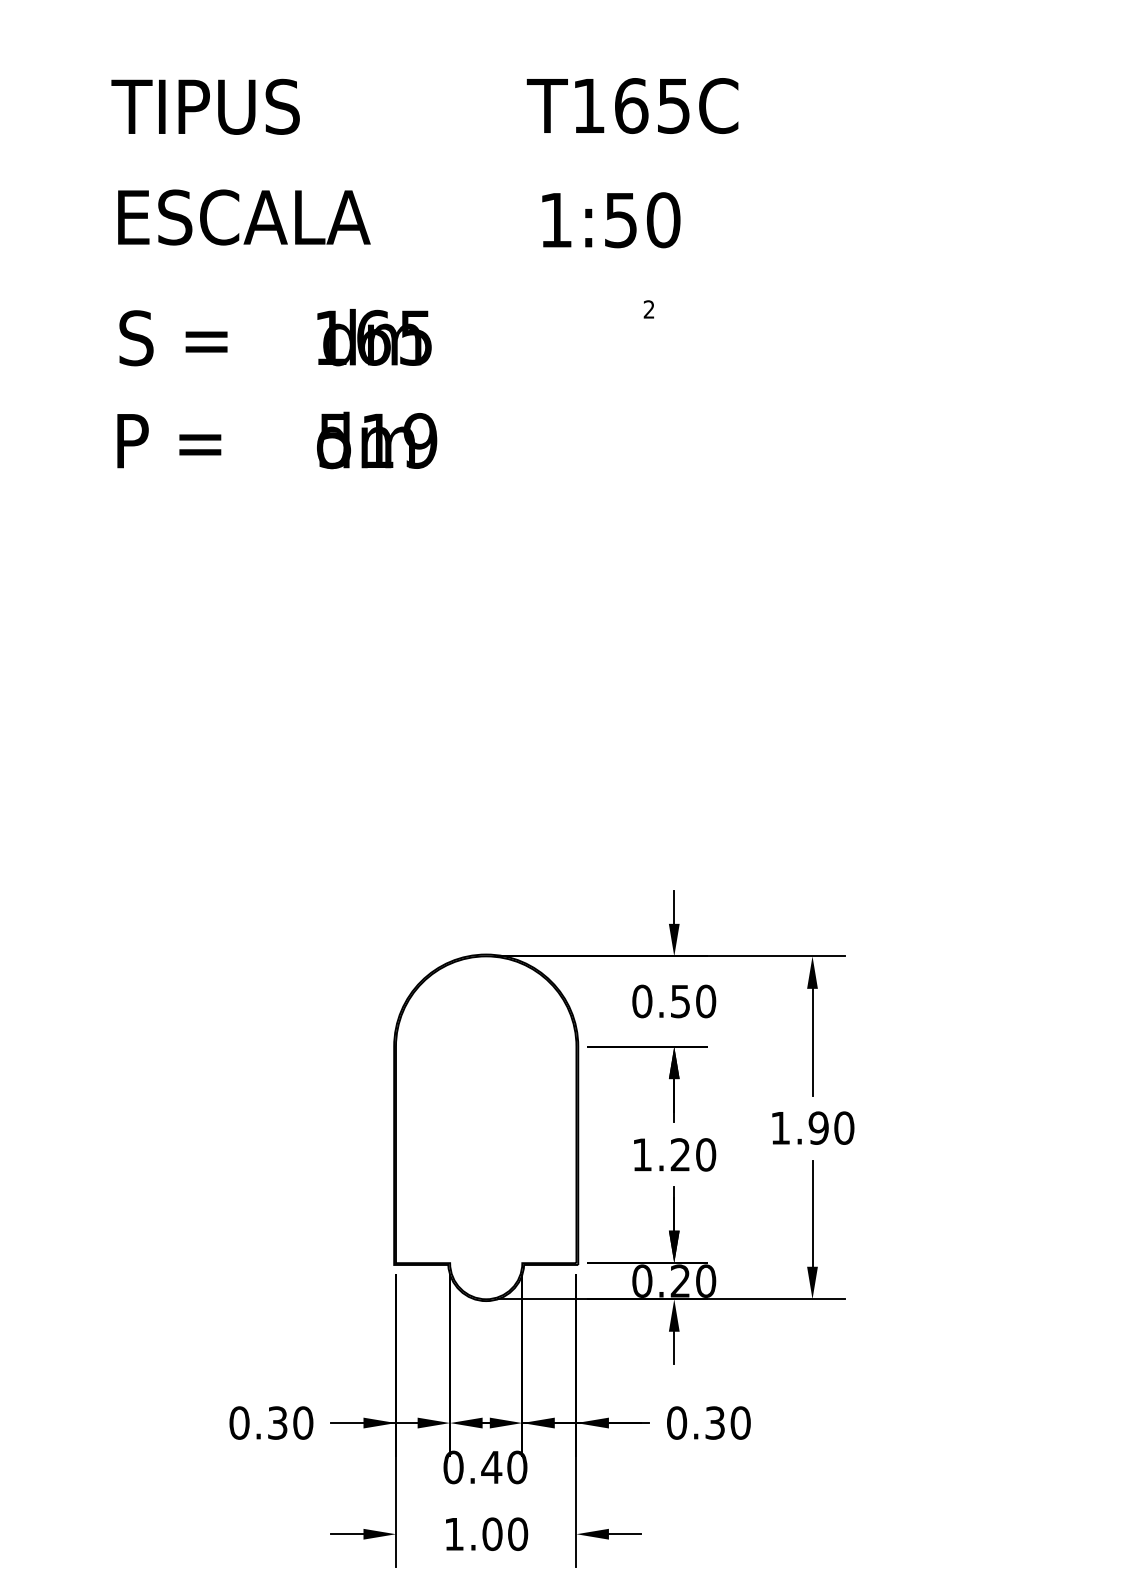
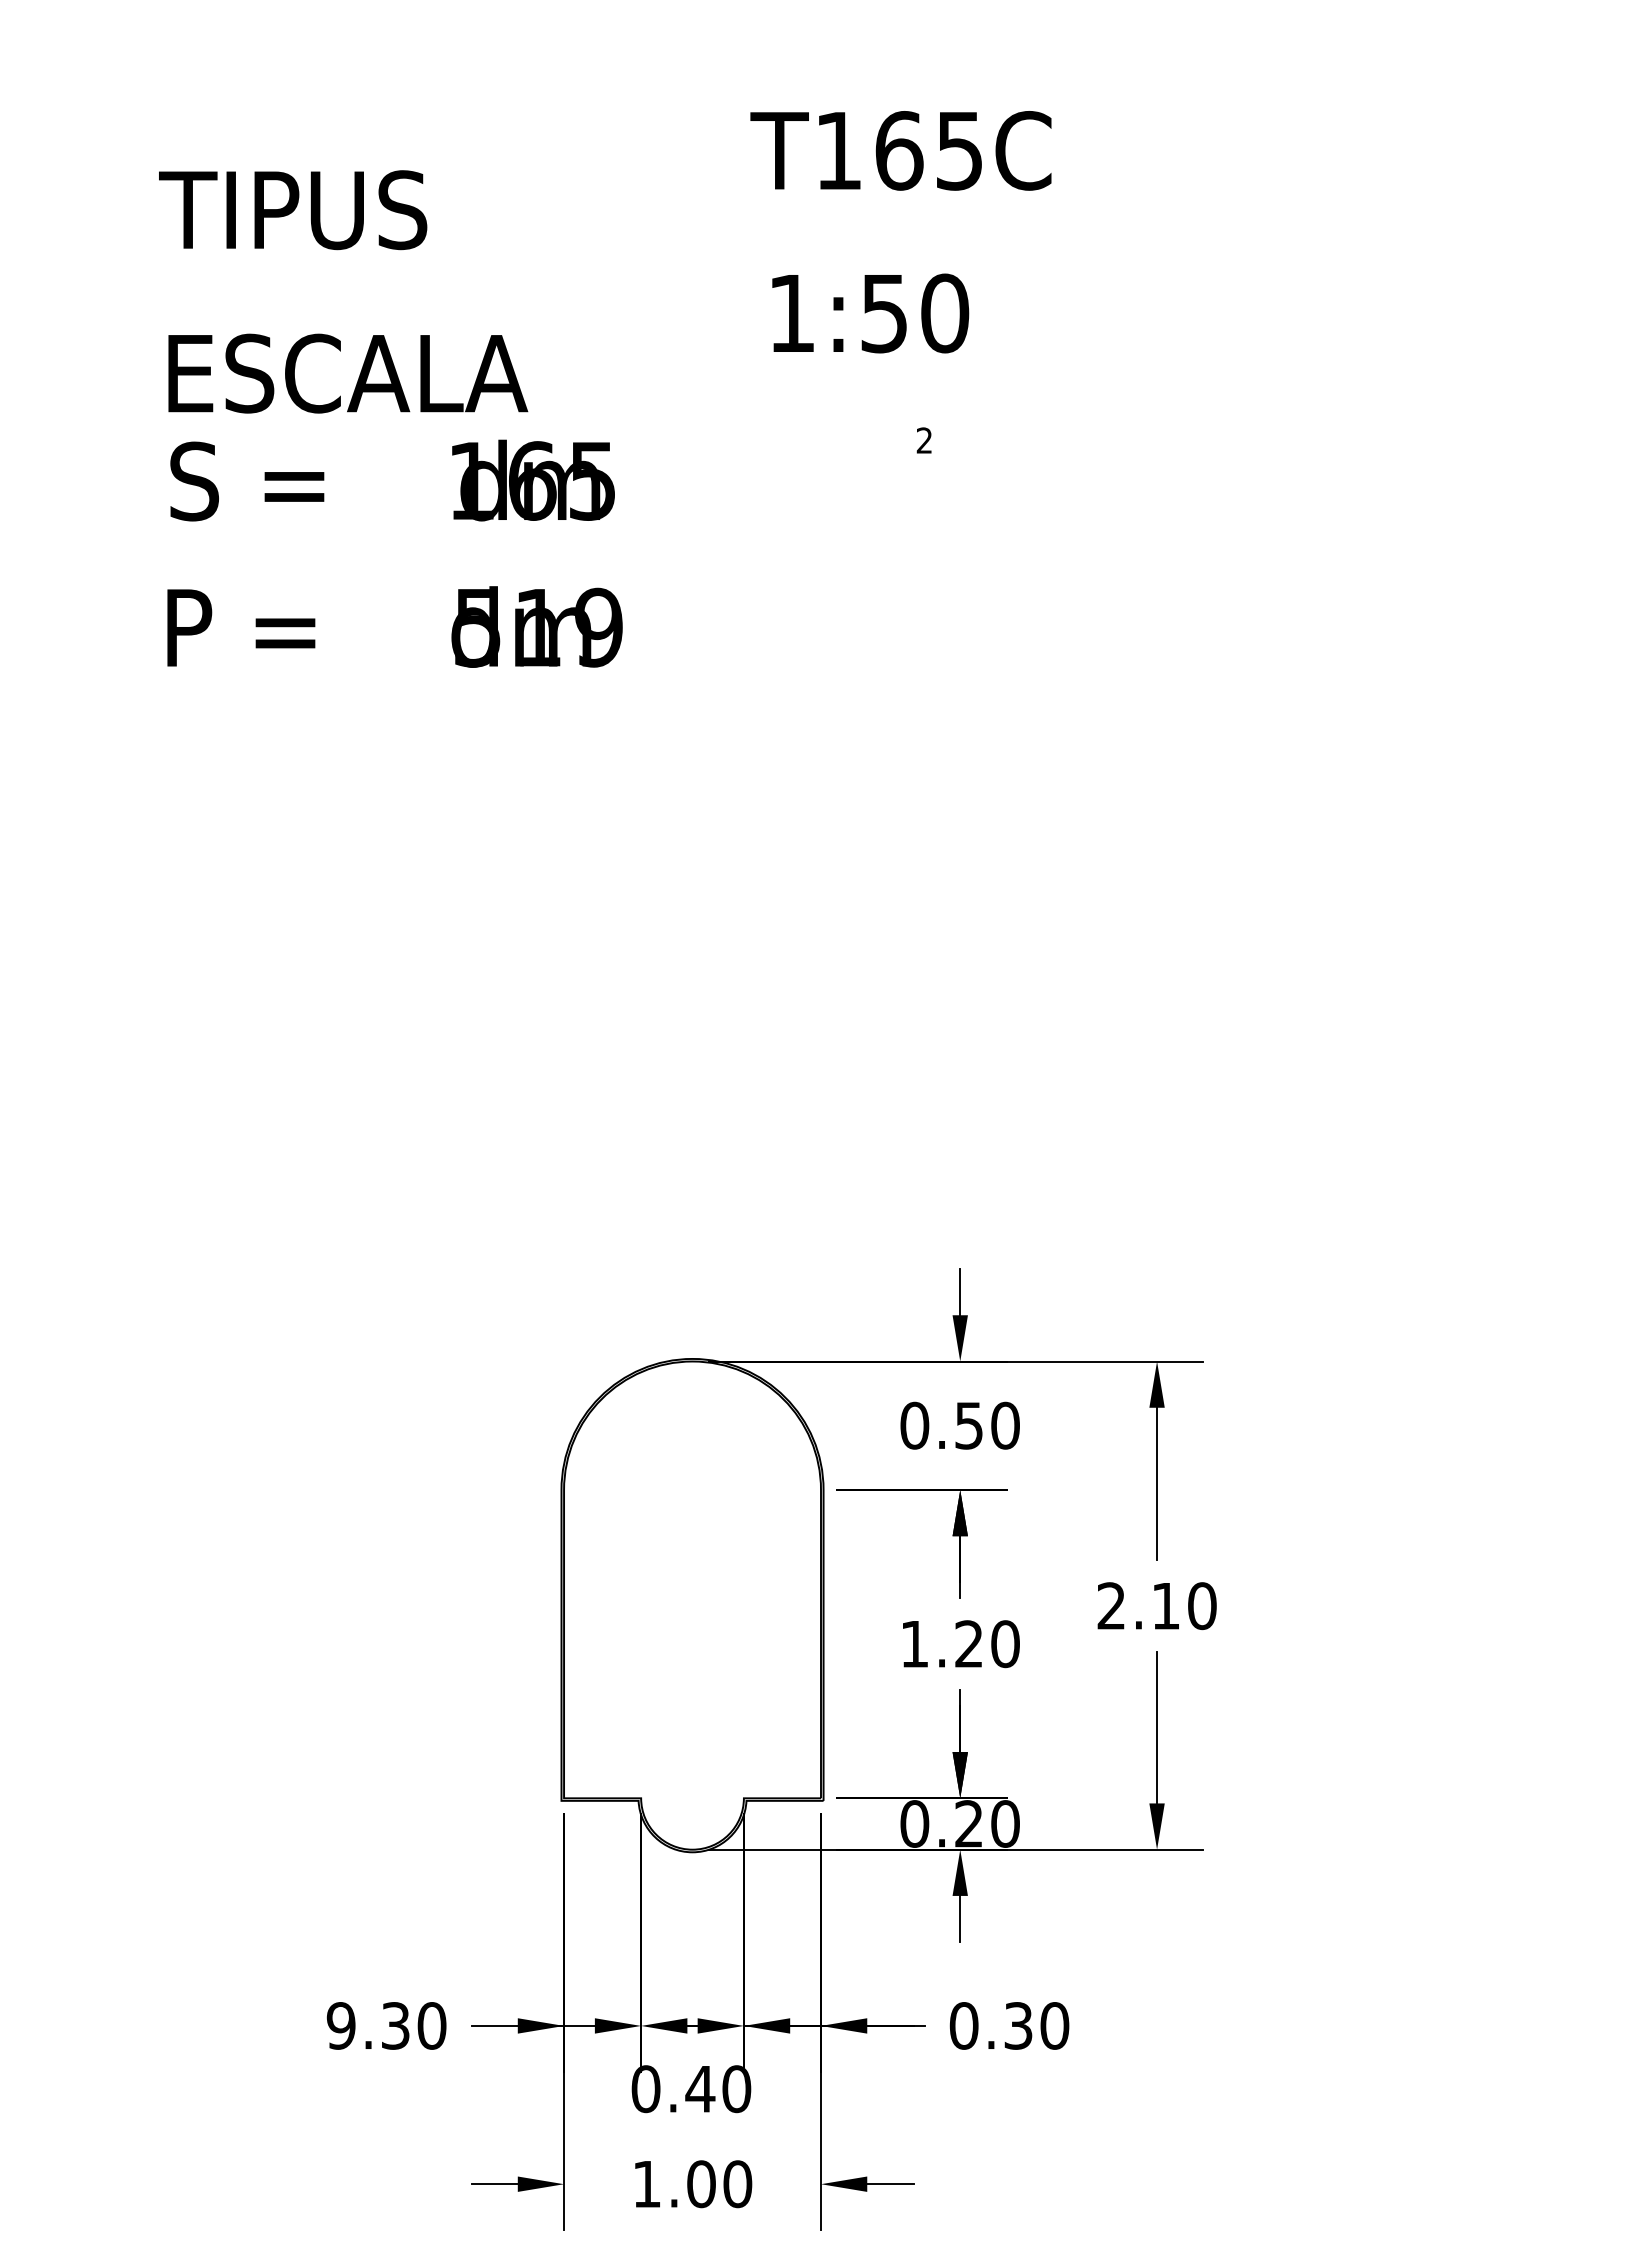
text: (205, 107) -> (293, 210), moved
text: (244, 217) -> (348, 373), moved
text: (799, 1128) -> (1138, 1606), 1.90 -> 2.10
text: (238, 1422) -> (340, 2025), 0.30 -> 9.30

